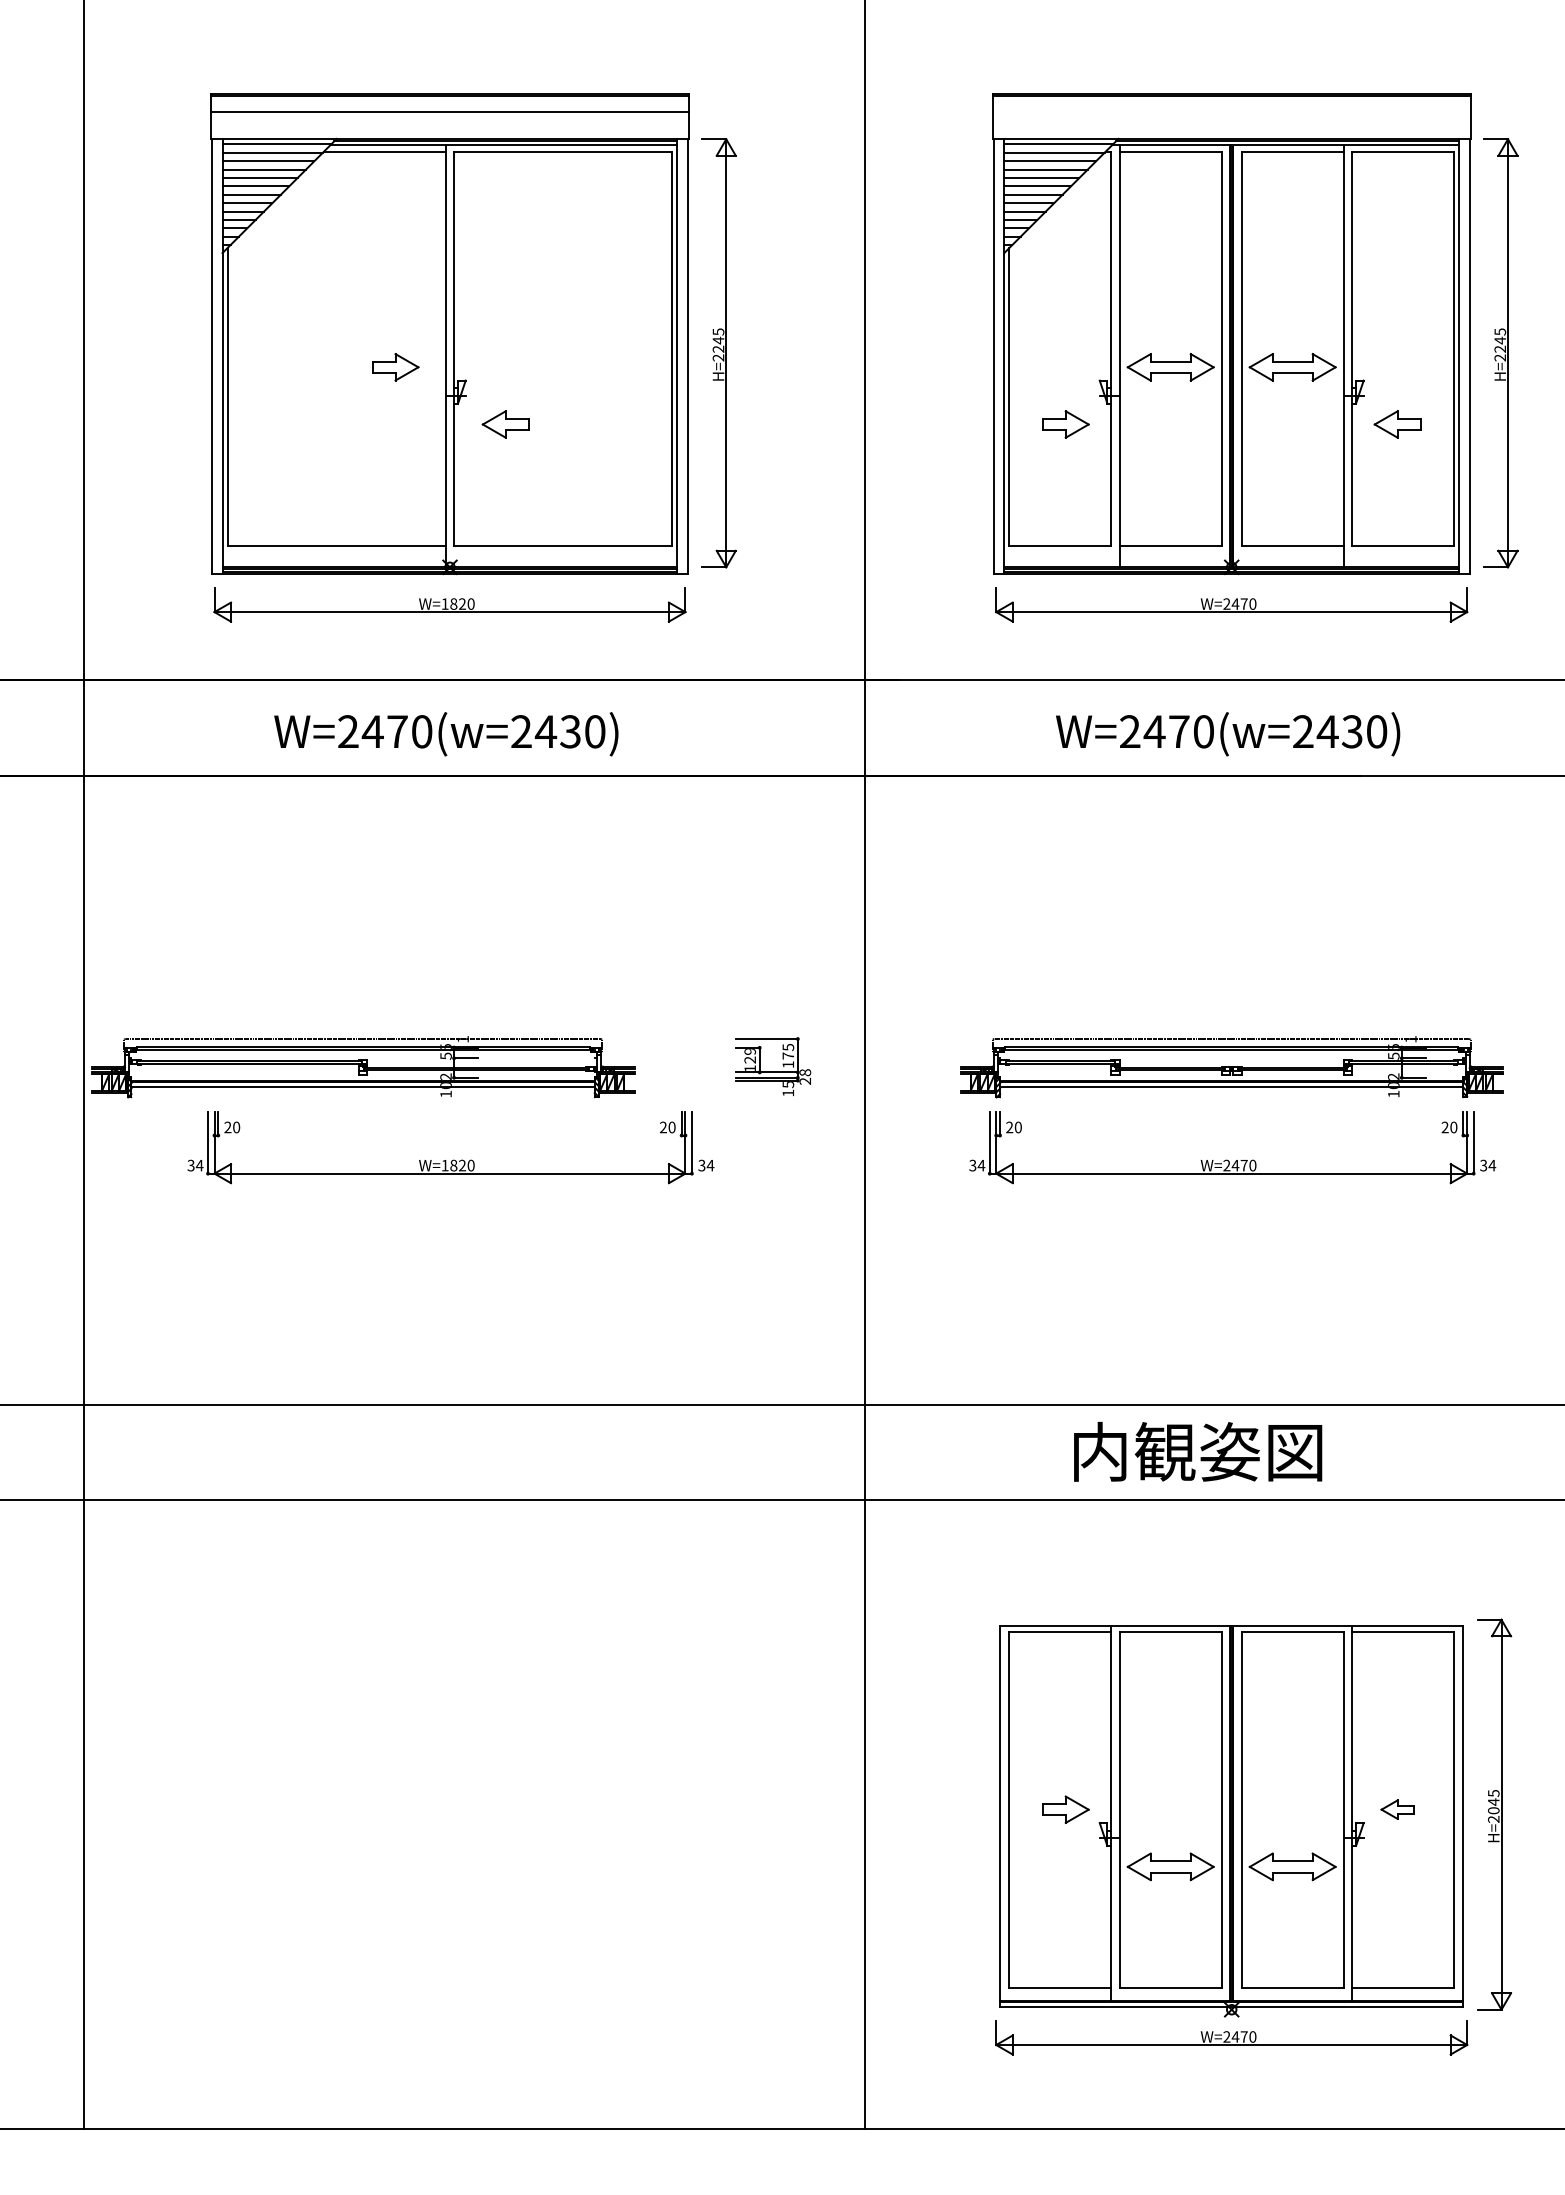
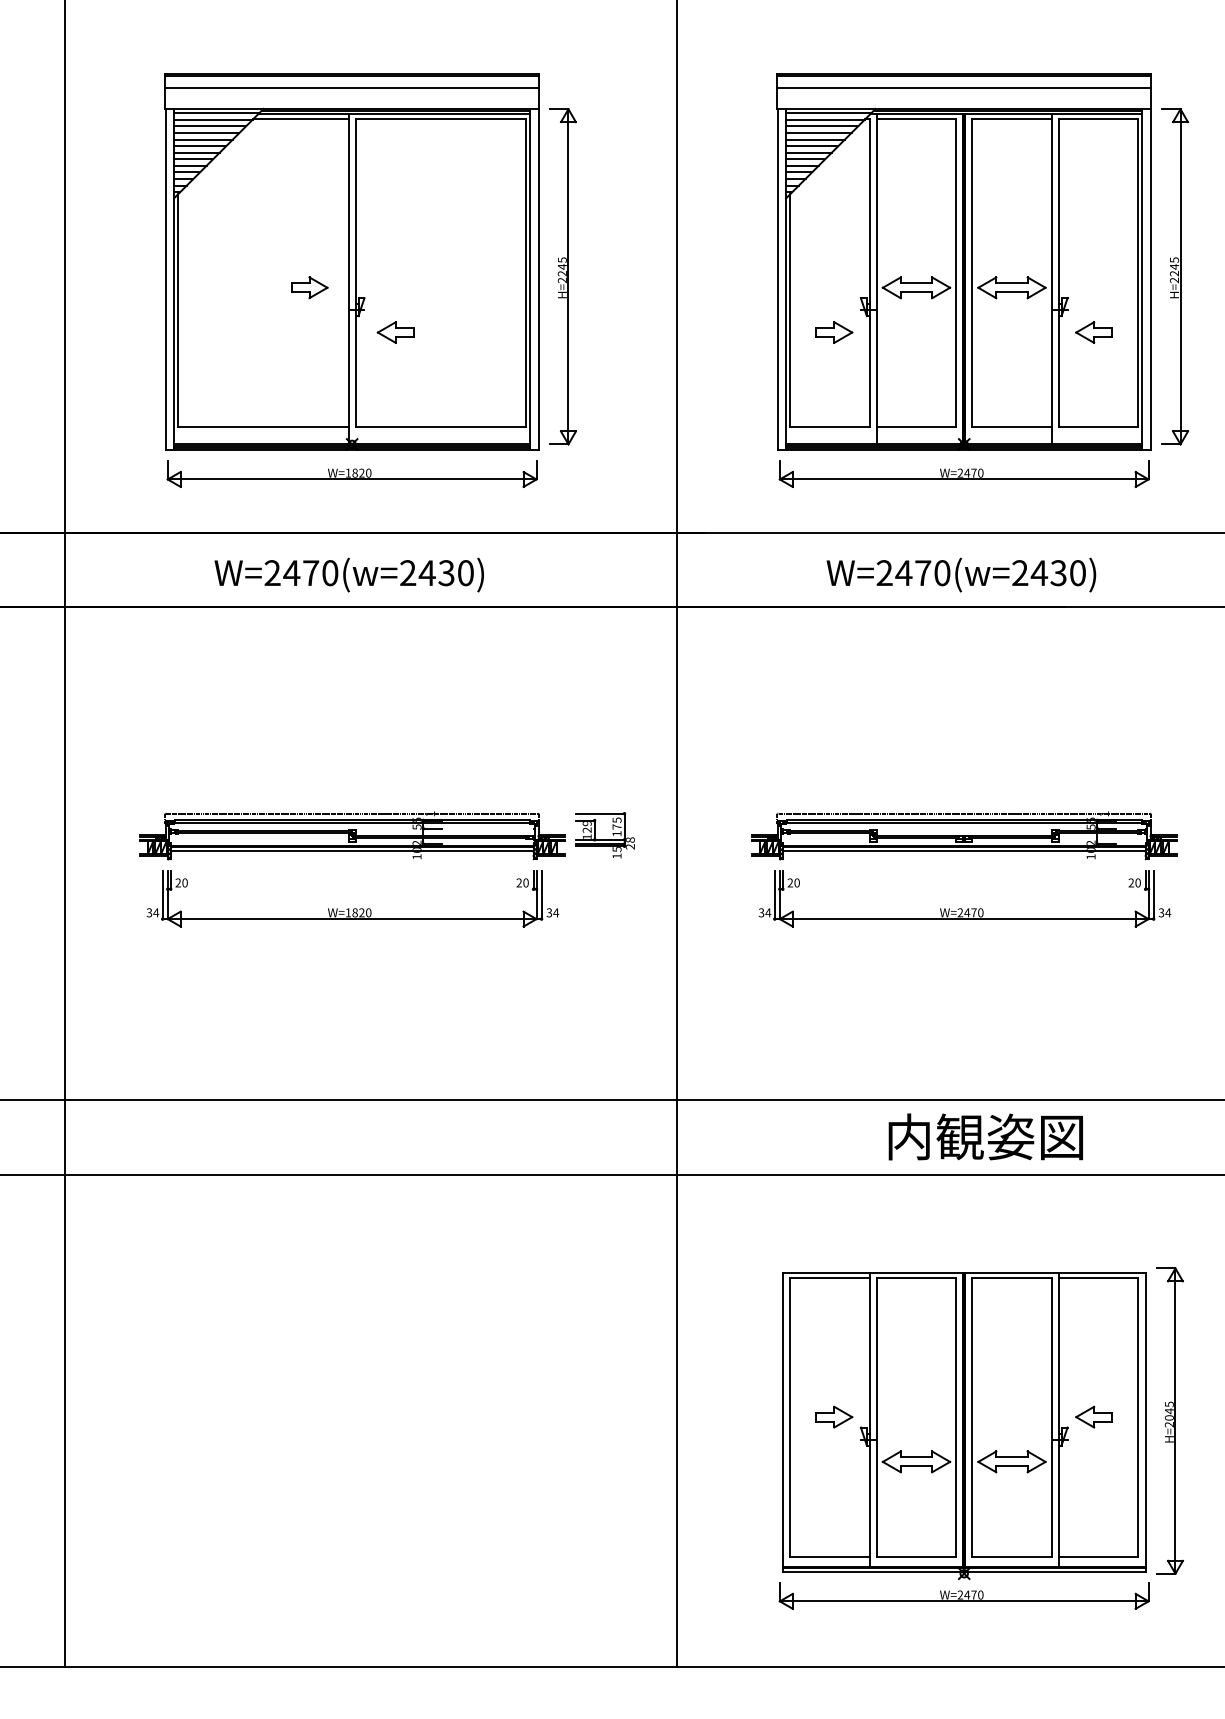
line: (1232, 111) -> (964, 87), added
part: (363, 1066) -> (352, 835), moved
text: (1197, 1451) -> (985, 1136), moved
part: (1396, 1808) -> (1093, 1416), size x1.43

